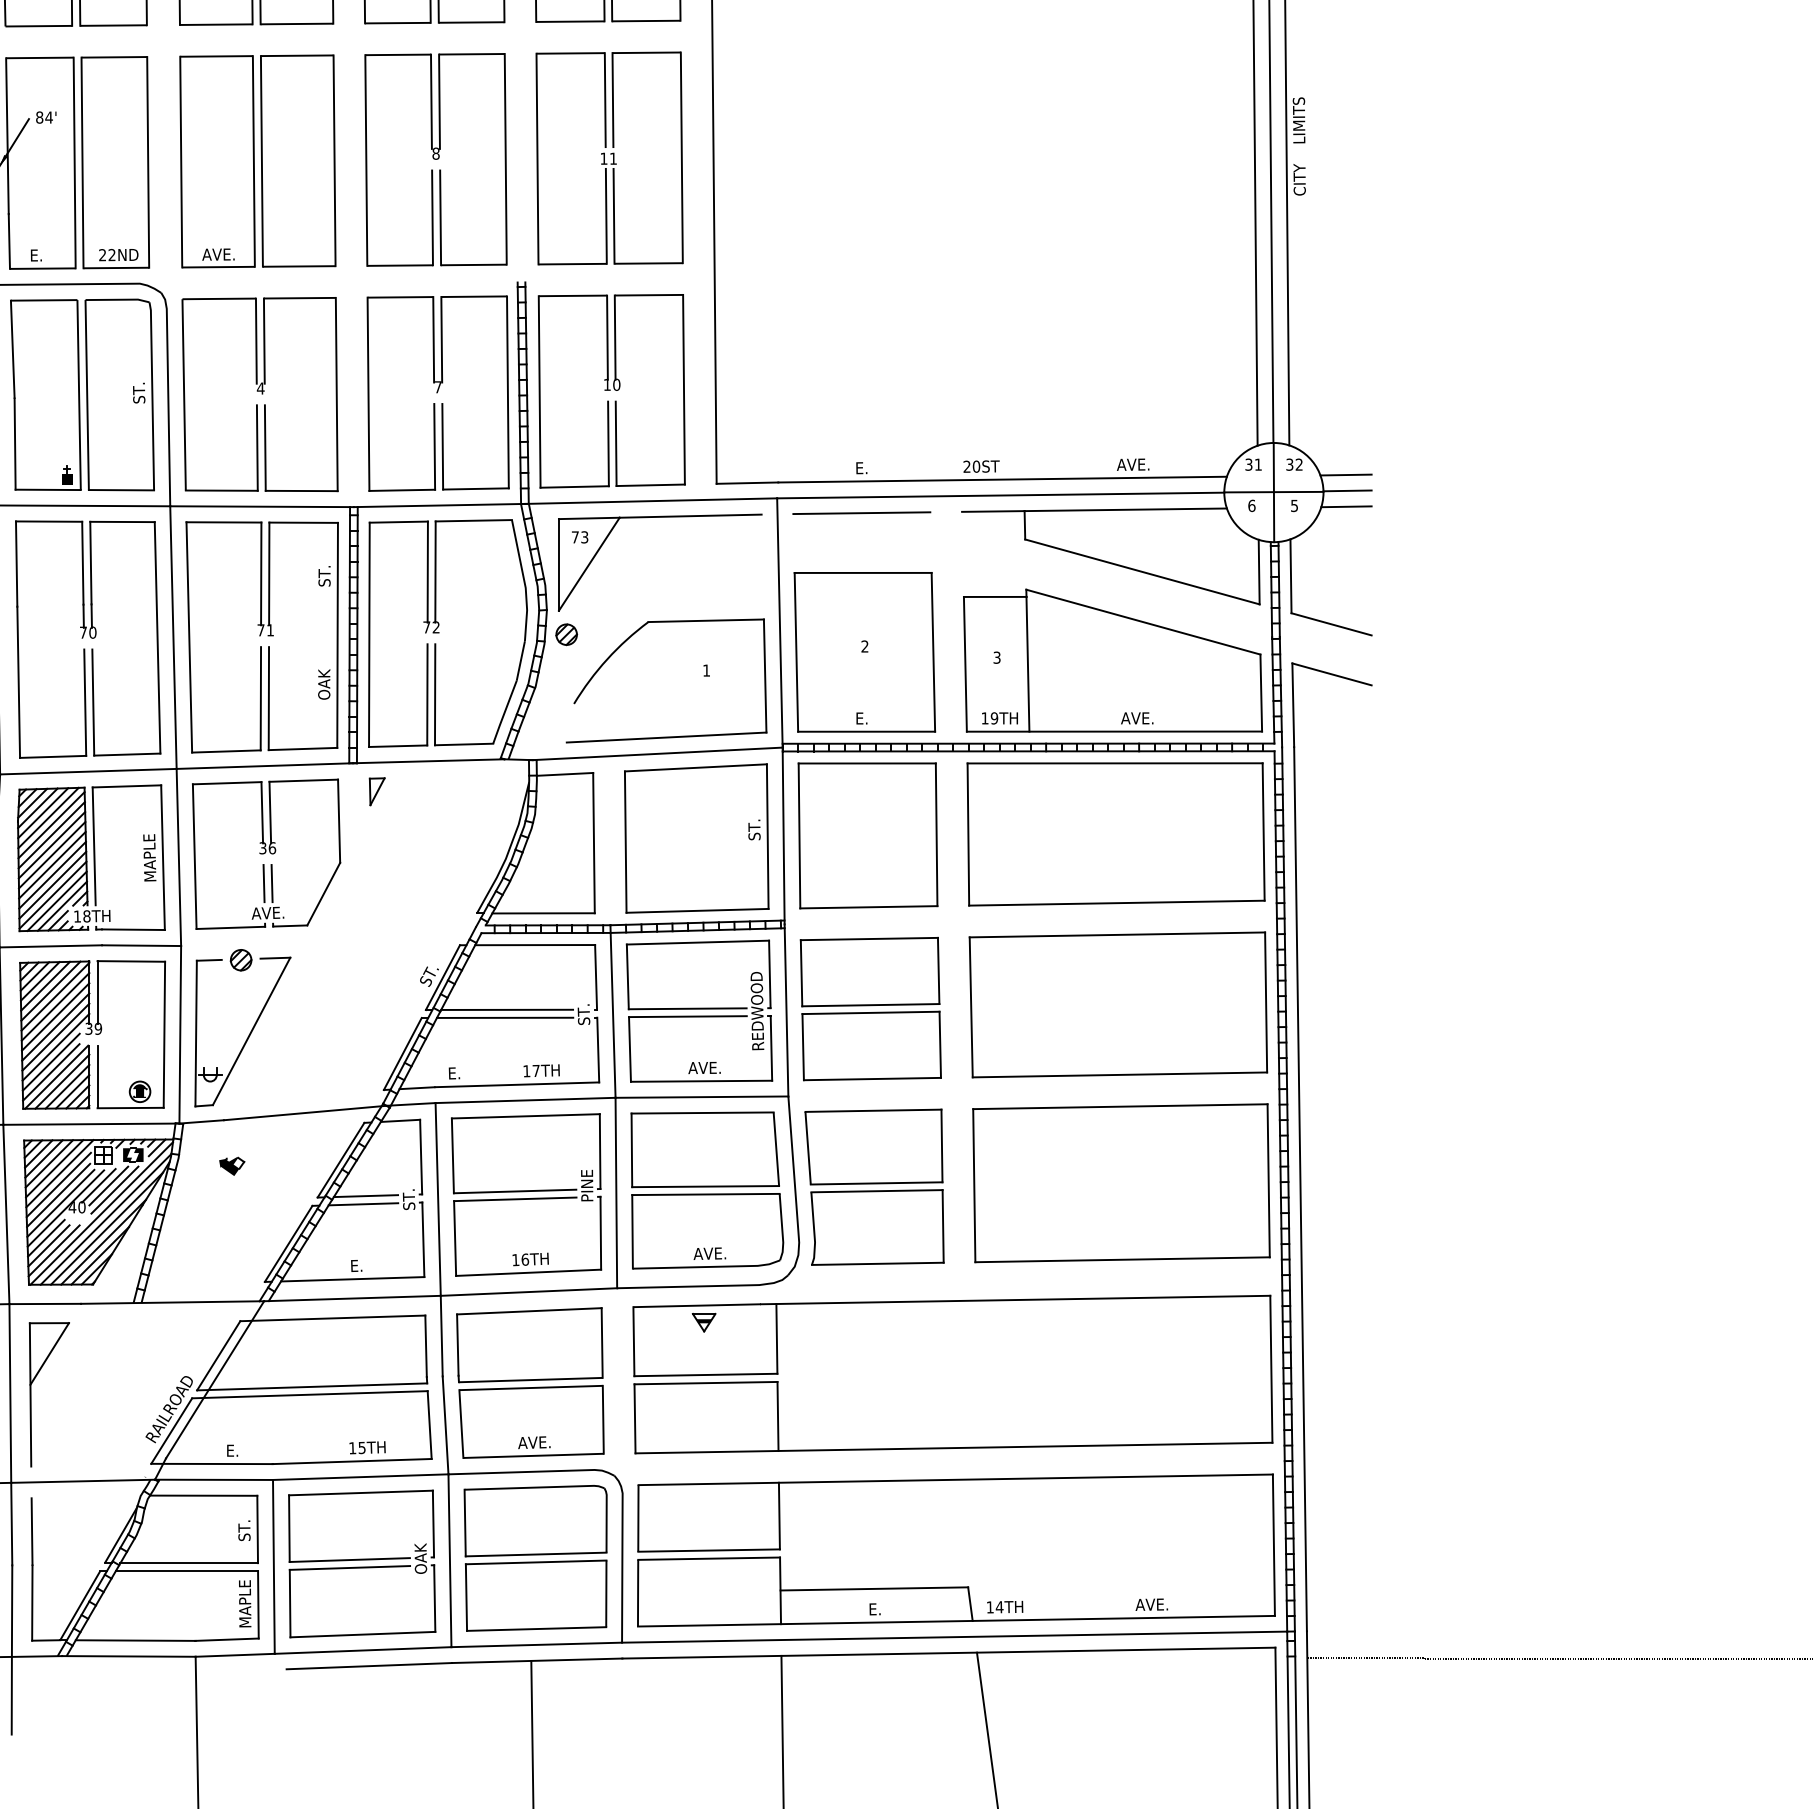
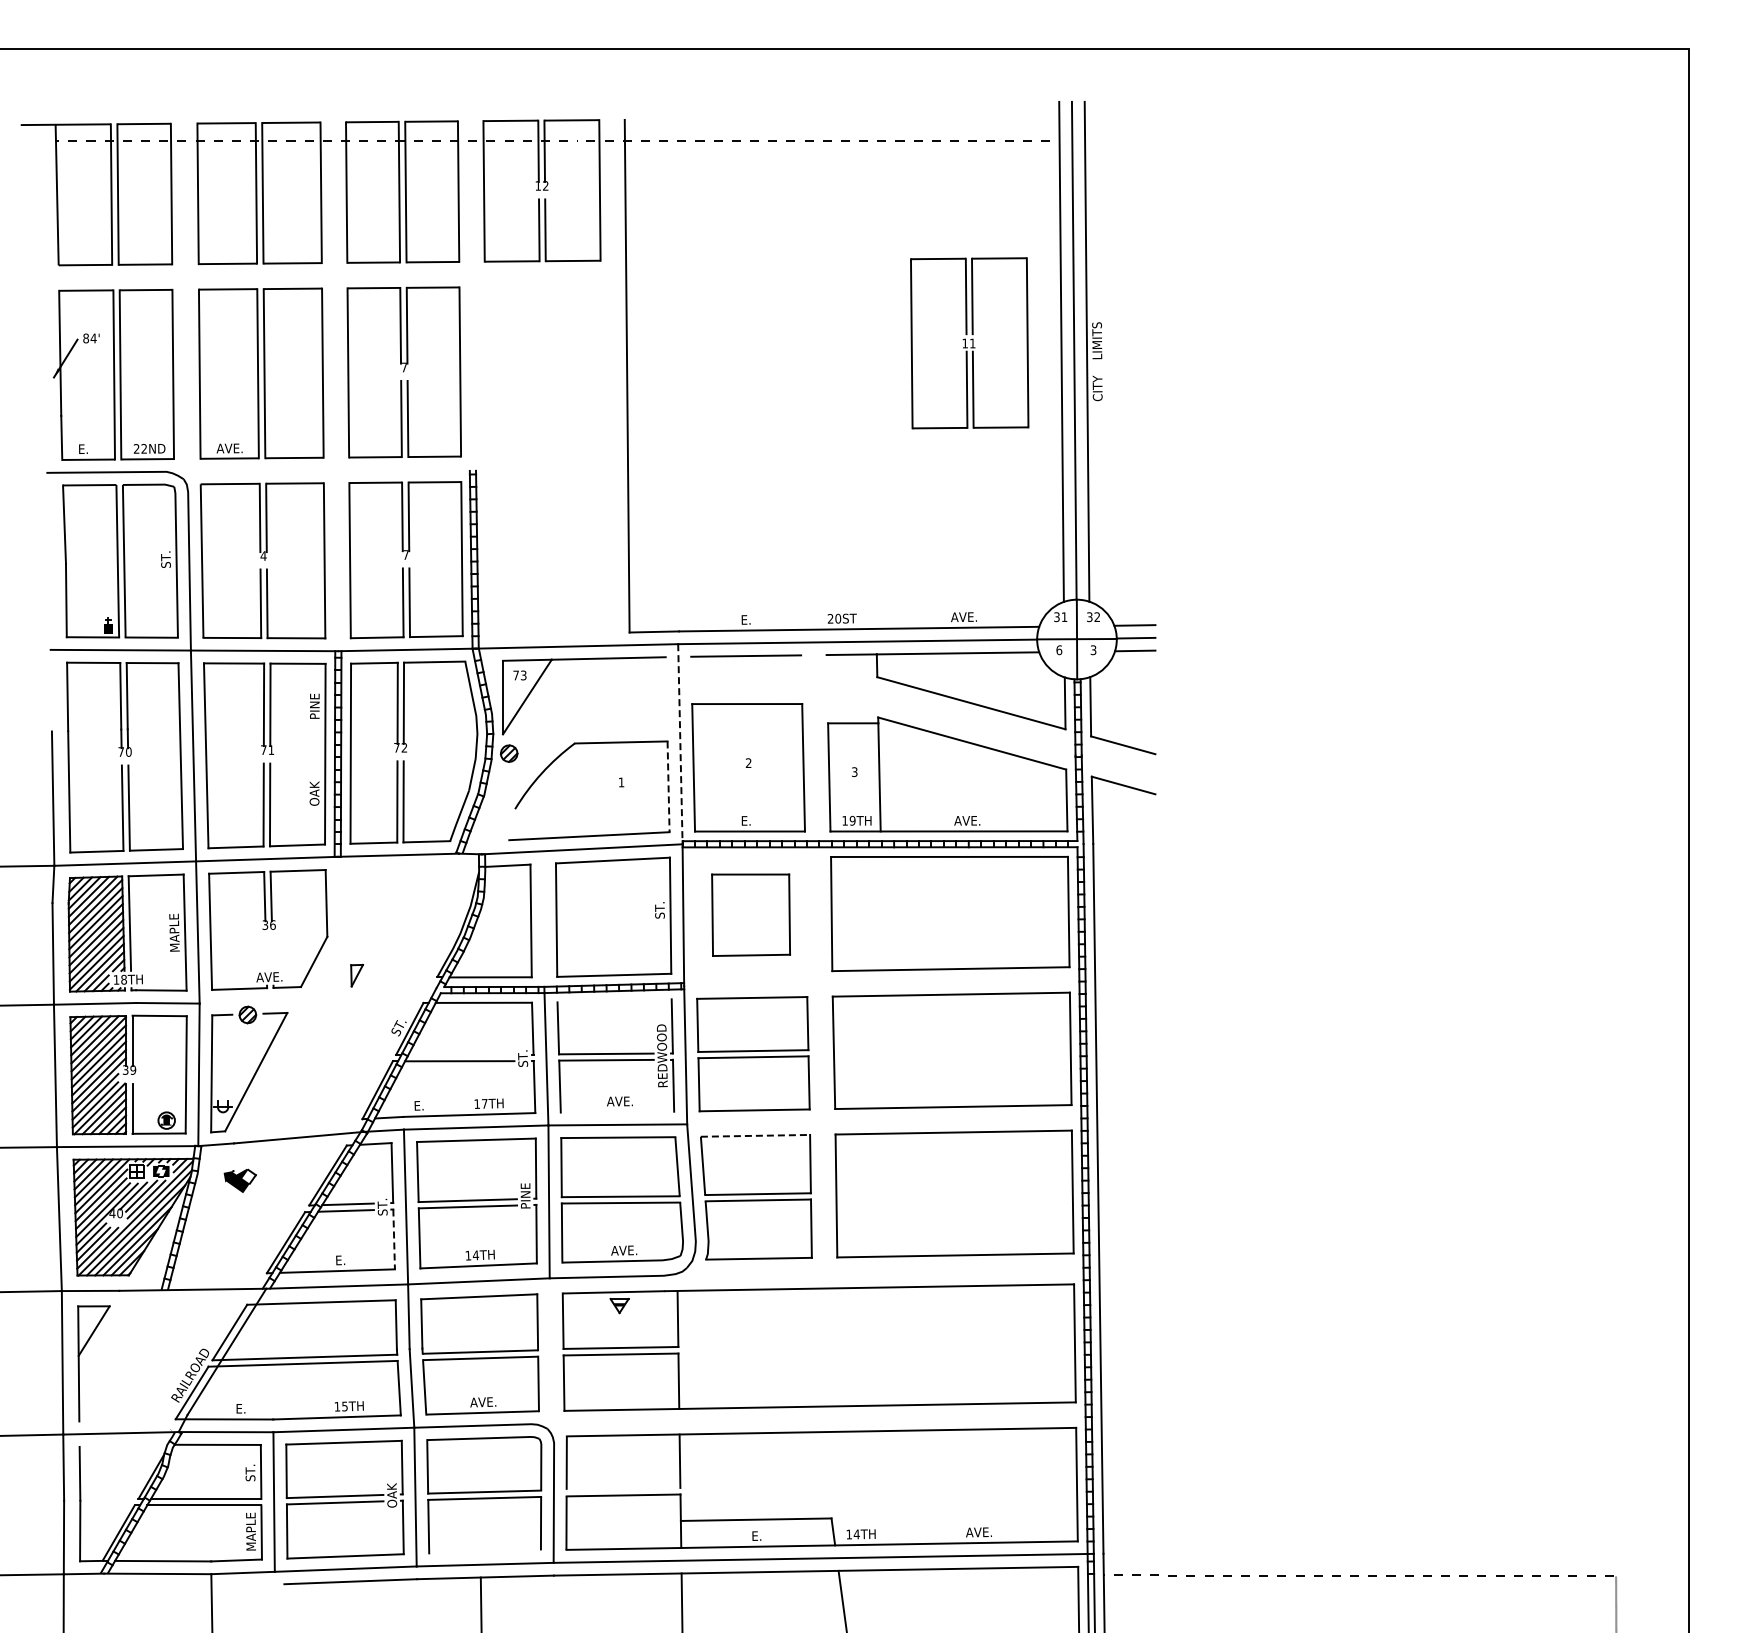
text: (436, 153) -> (404, 367), 8 -> 7
part: (609, 158) -> (969, 343), moved
part: (611, 390) -> (545, 557), removed
text: (1294, 504) -> (1093, 649), 5 -> 3
text: (324, 574) -> (314, 705), ST. -> PINE
line: (780, 623) -> (680, 744), solid -> dashed
line: (765, 676) -> (668, 787), solid -> dashed
part: (376, 791) -> (356, 975), moved
part: (867, 836) -> (750, 915), size x0.7
line: (263, 883) -> (265, 953), removed
line: (271, 883) -> (272, 953), removed
line: (697, 942) -> (614, 1000), removed
line: (507, 1009) -> (461, 1054), removed
line: (701, 1080) -> (617, 1111), removed
line: (873, 1110) -> (755, 1135), solid -> dashed
part: (231, 1165) -> (240, 1179), size x1.6
line: (423, 1239) -> (394, 1239), solid -> dashed
text: (524, 1259) -> (475, 1255), 16TH -> 14TH
line: (709, 1550) -> (623, 1488), removed
line: (535, 1628) -> (484, 1551), removed

